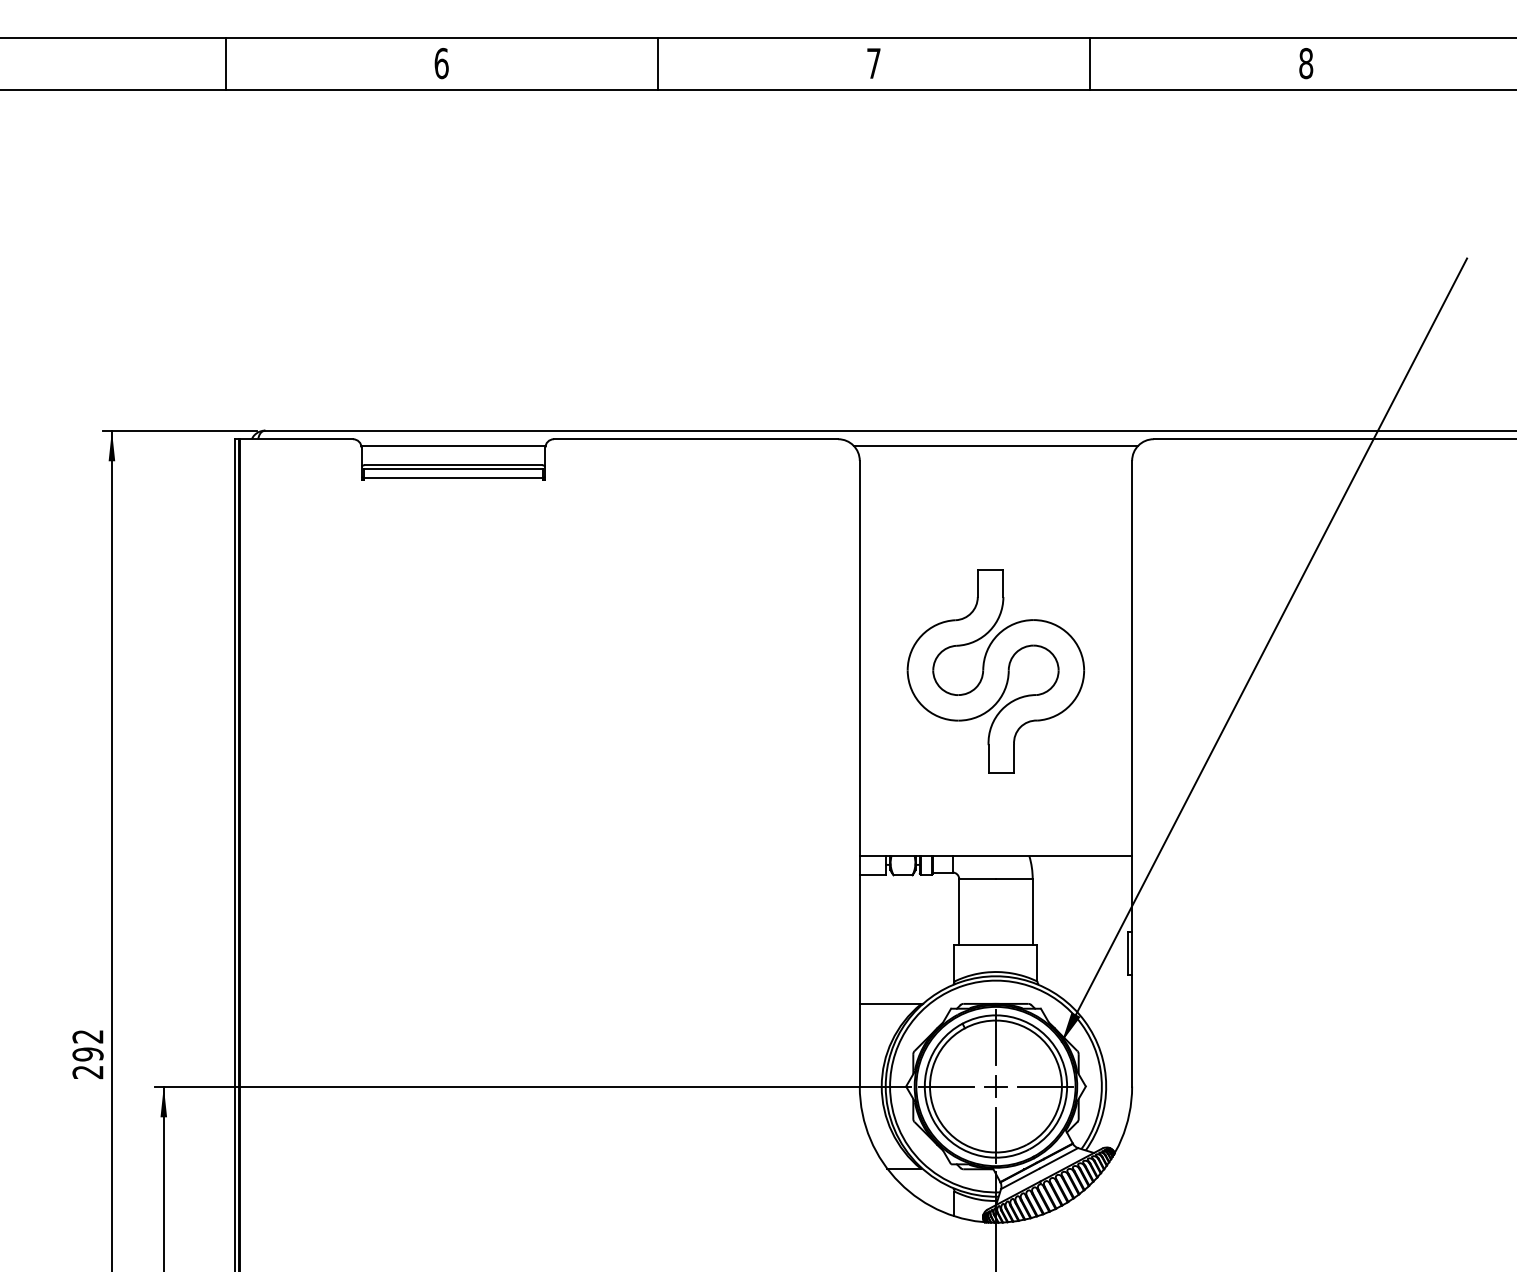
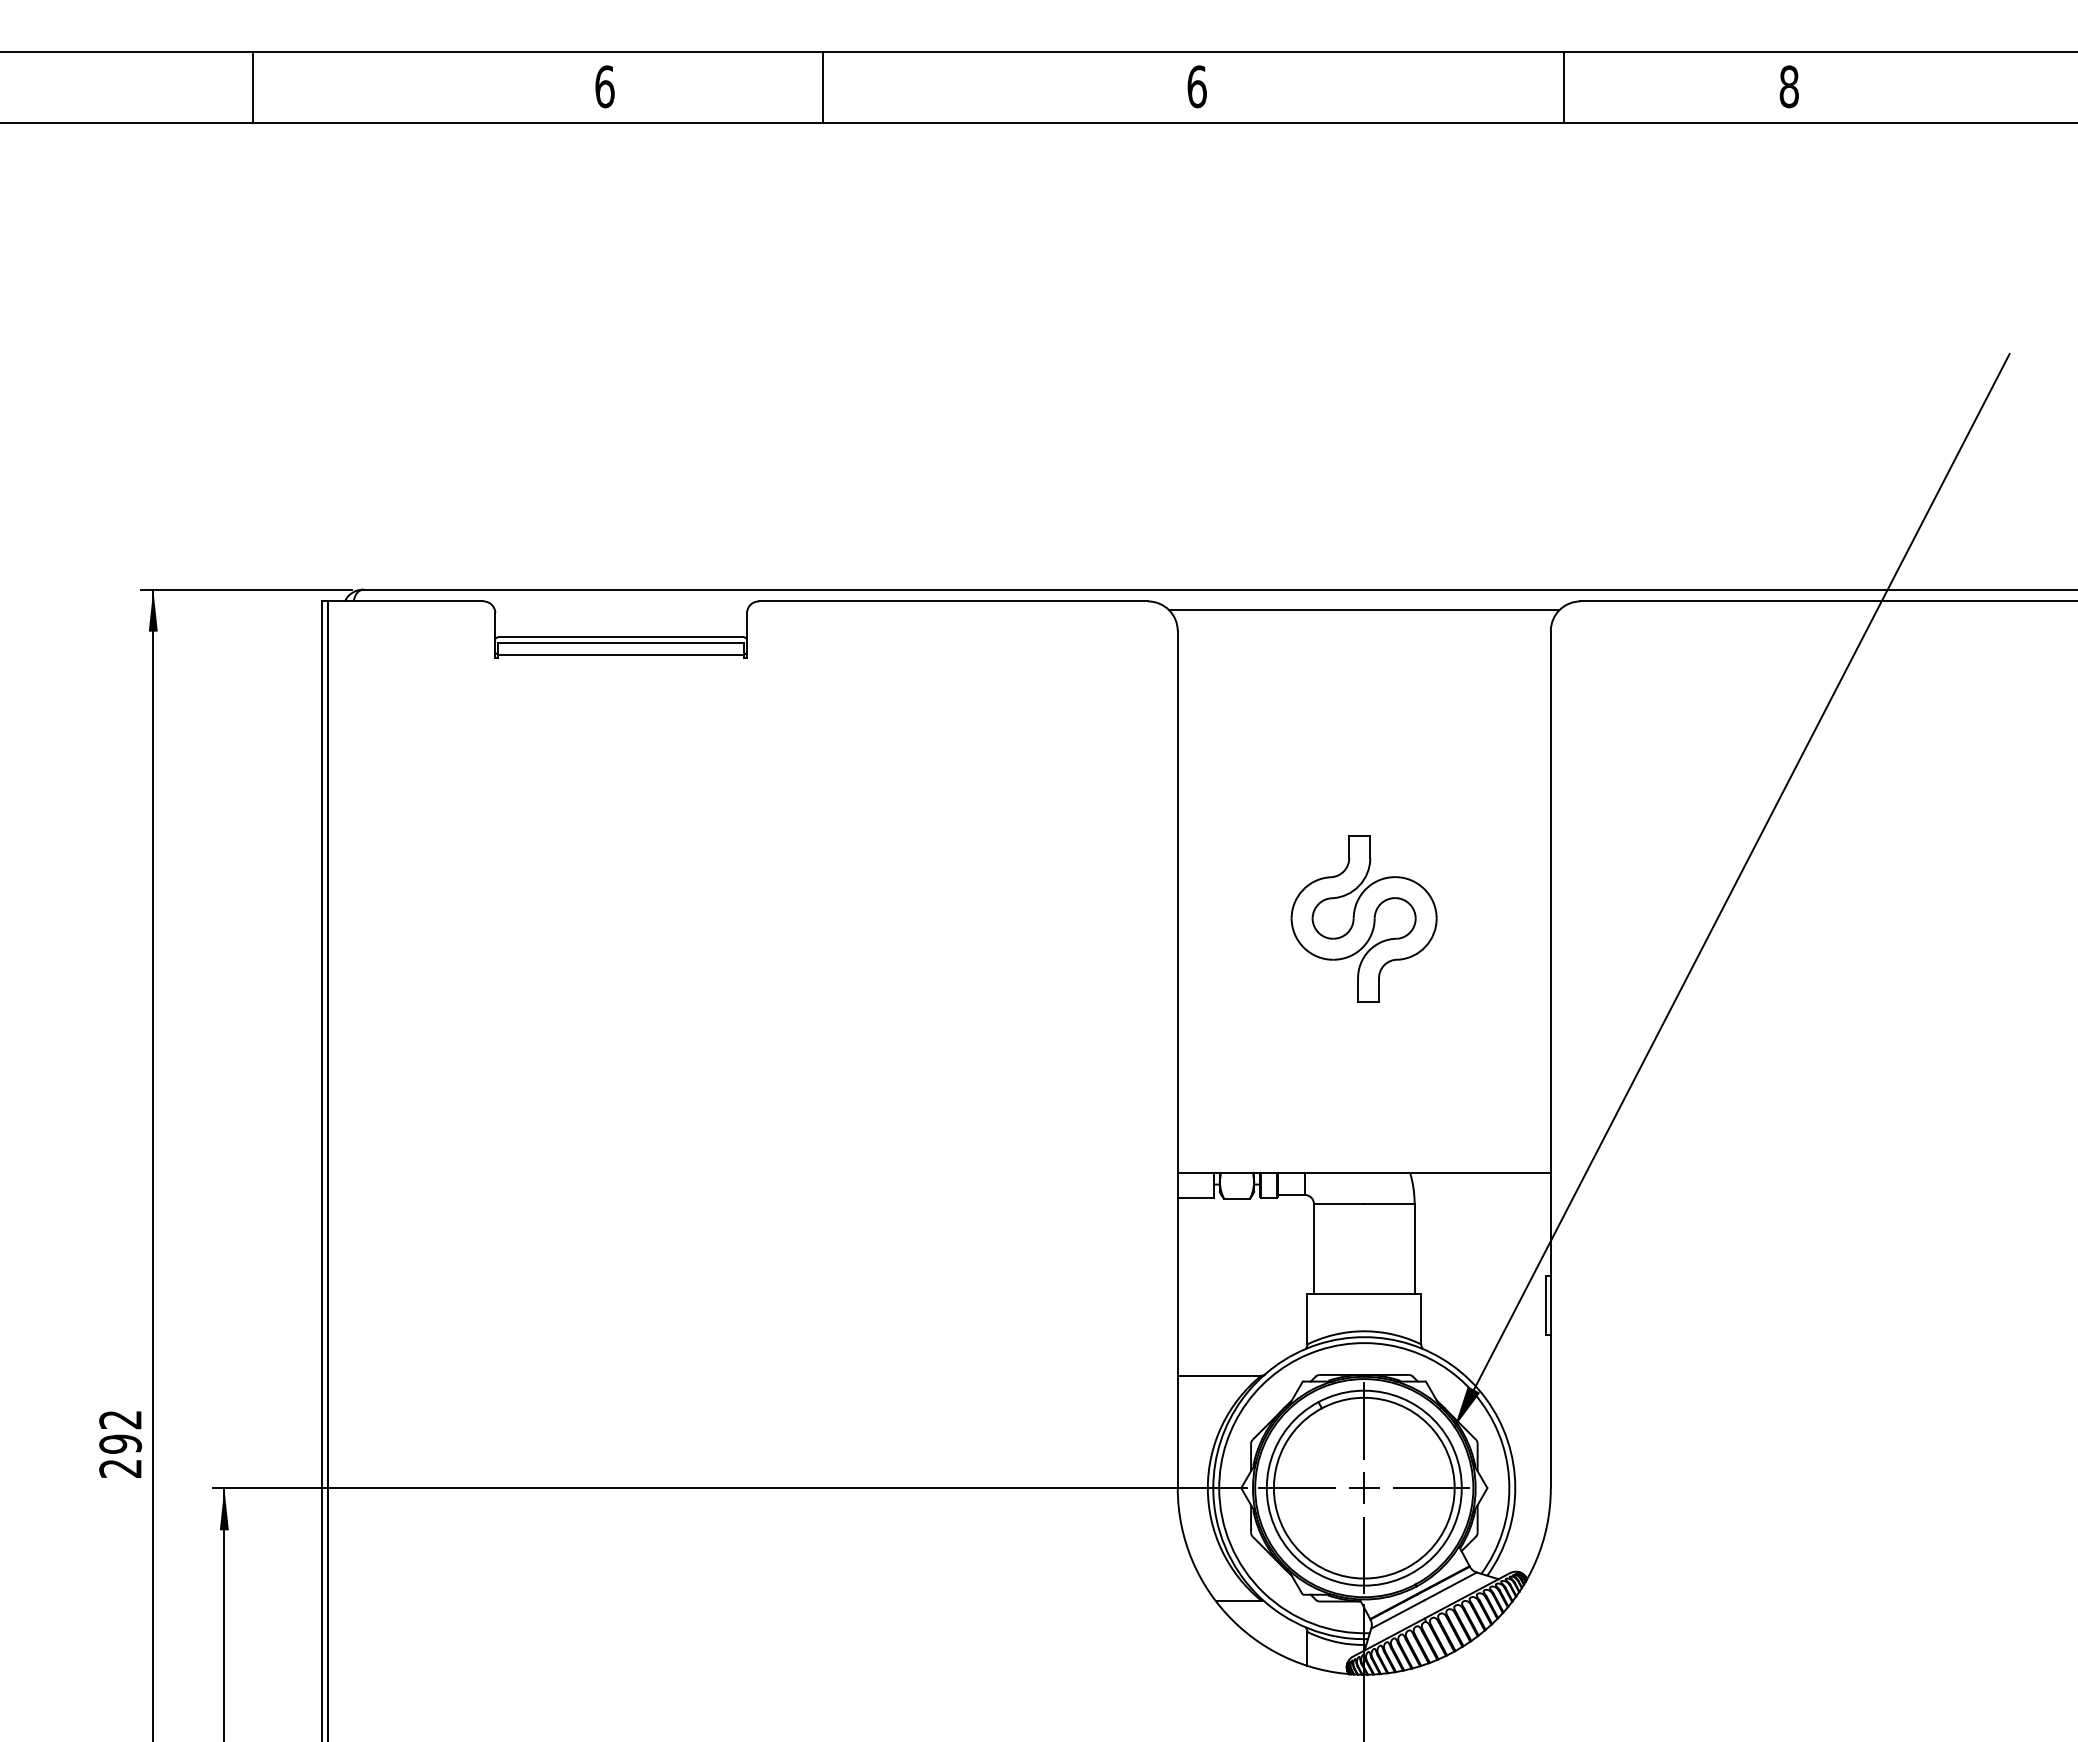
text: (873, 63) -> (1196, 86), 7 -> 6
line: (225, 64) -> (253, 87), moved
line: (658, 64) -> (822, 87), moved
line: (1090, 64) -> (1563, 87), moved
line: (452, 445) -> (620, 610), removed
part: (995, 670) -> (1363, 918), size x0.6

